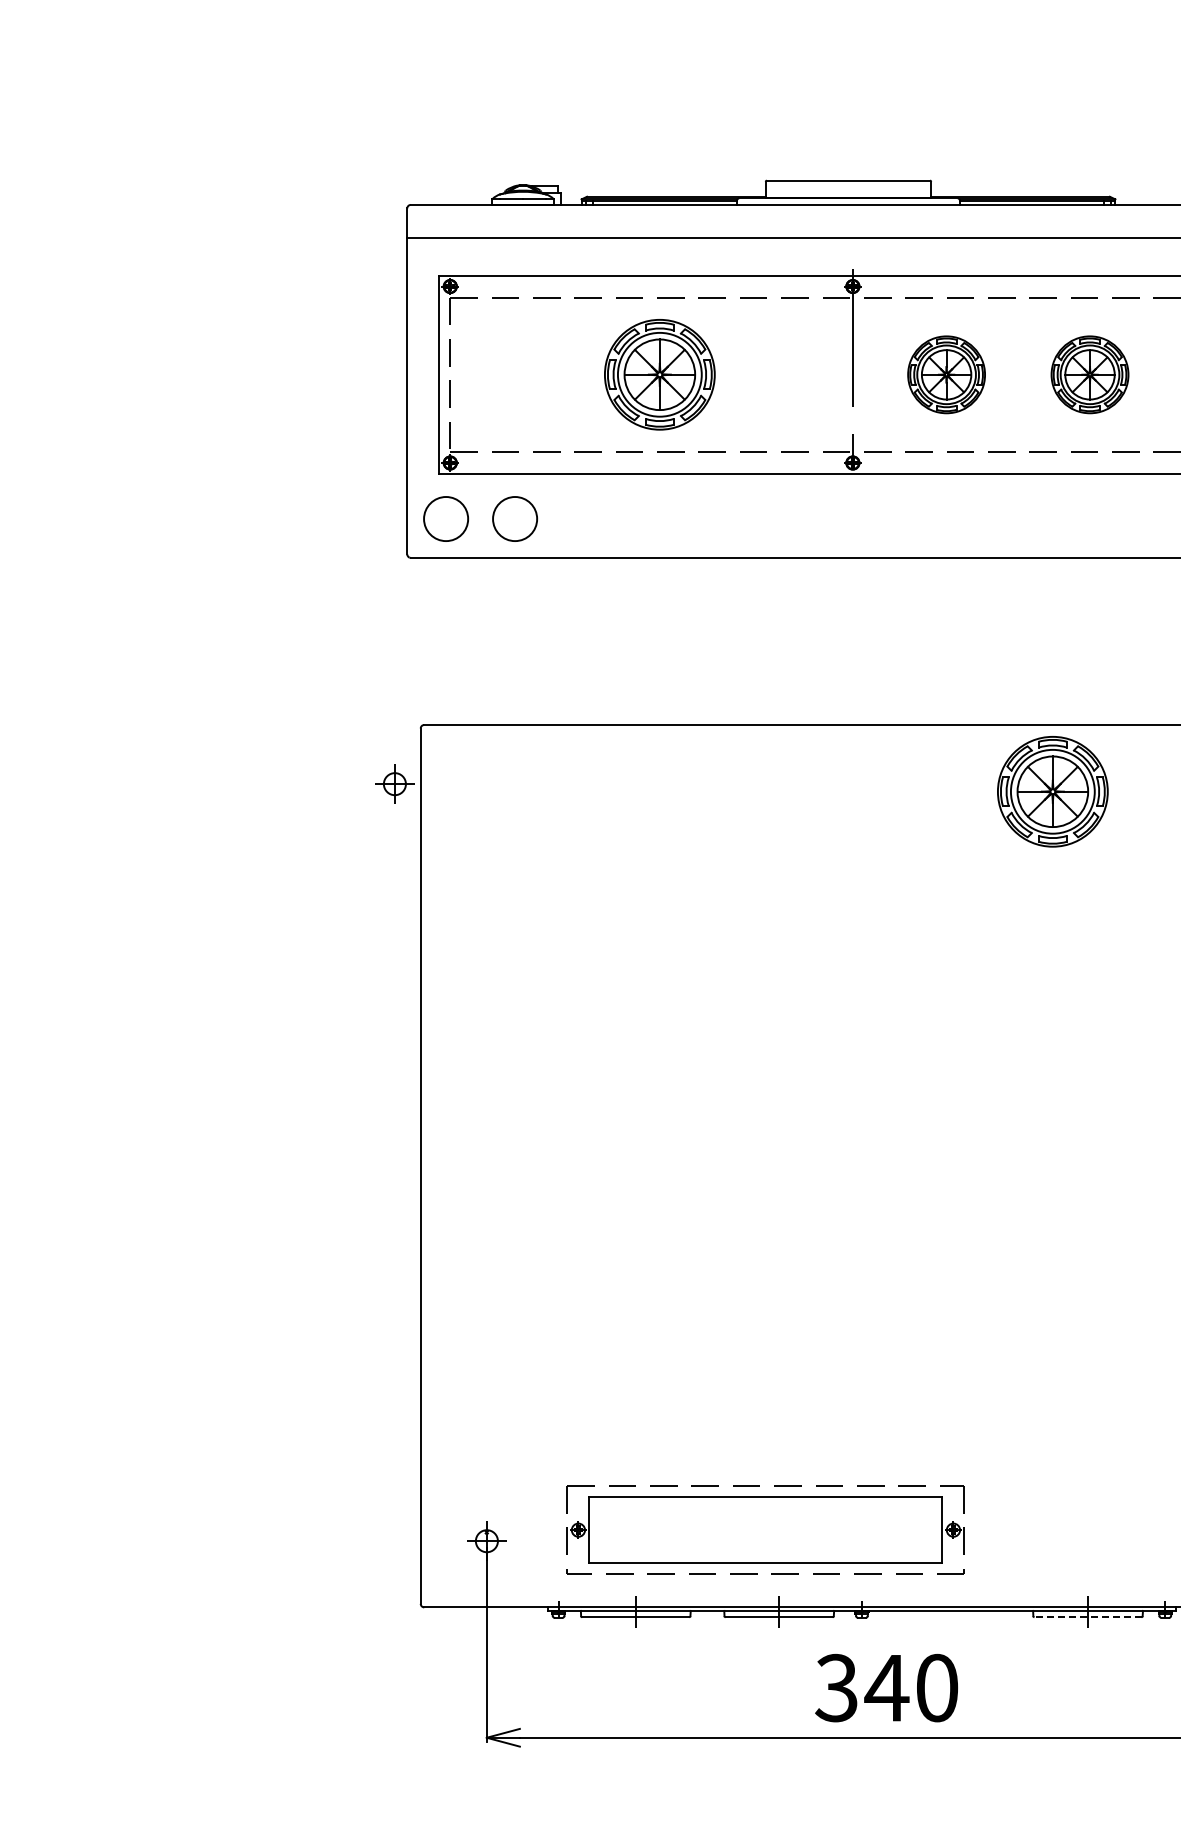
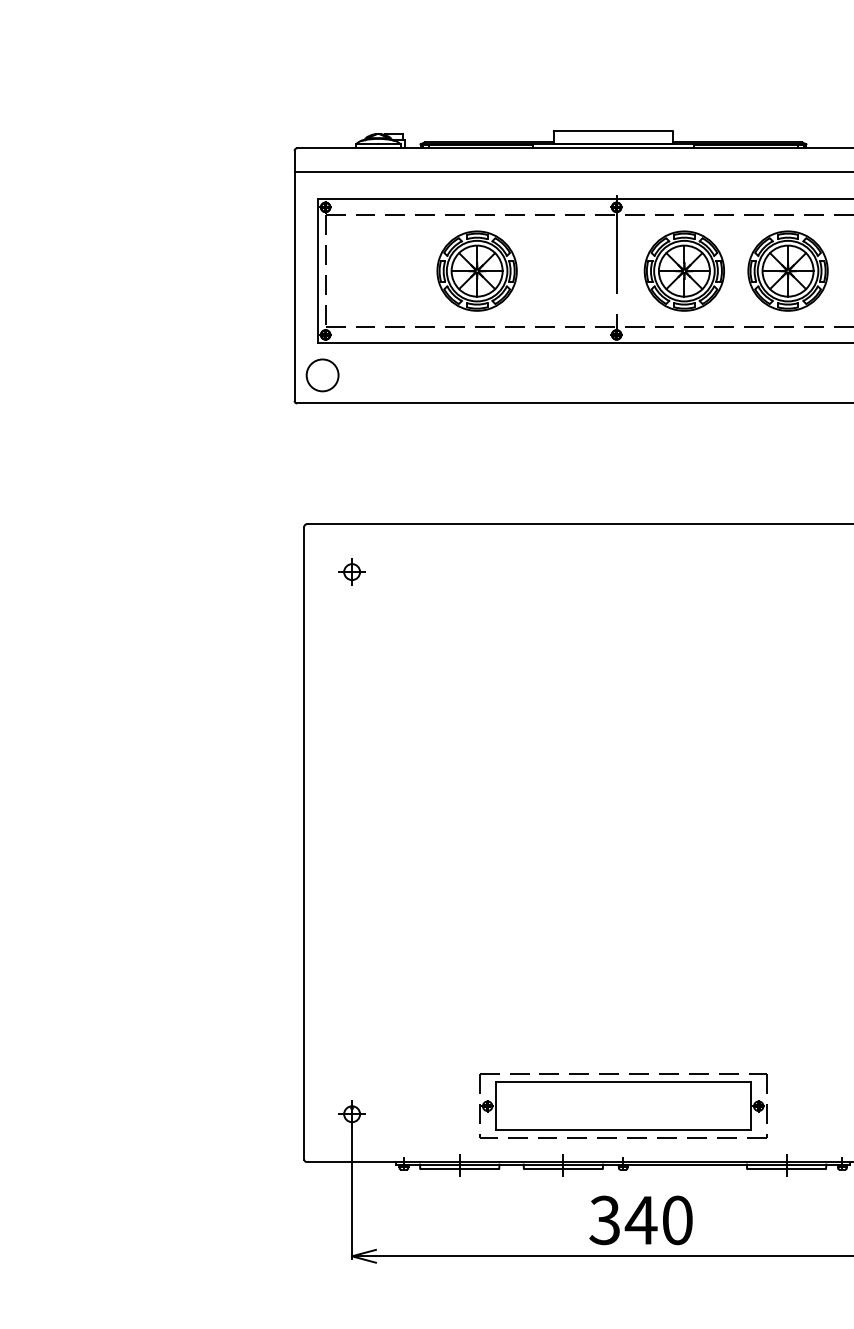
part: (946, 374) -> (684, 270), size x1.43
part: (1089, 374) -> (787, 270), size x1.43
circle: (514, 518) -> (372, 375), removed
part: (394, 783) -> (351, 571), moved
part: (1052, 791) -> (760, 572), removed
part: (765, 1529) -> (622, 1105), moved
line: (1088, 1617) -> (786, 1169), dashed -> solid

